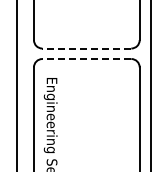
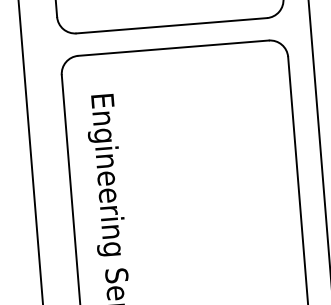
line: (86, 48) -> (170, 25), dashed -> solid
line: (86, 59) -> (172, 49), dashed -> solid

